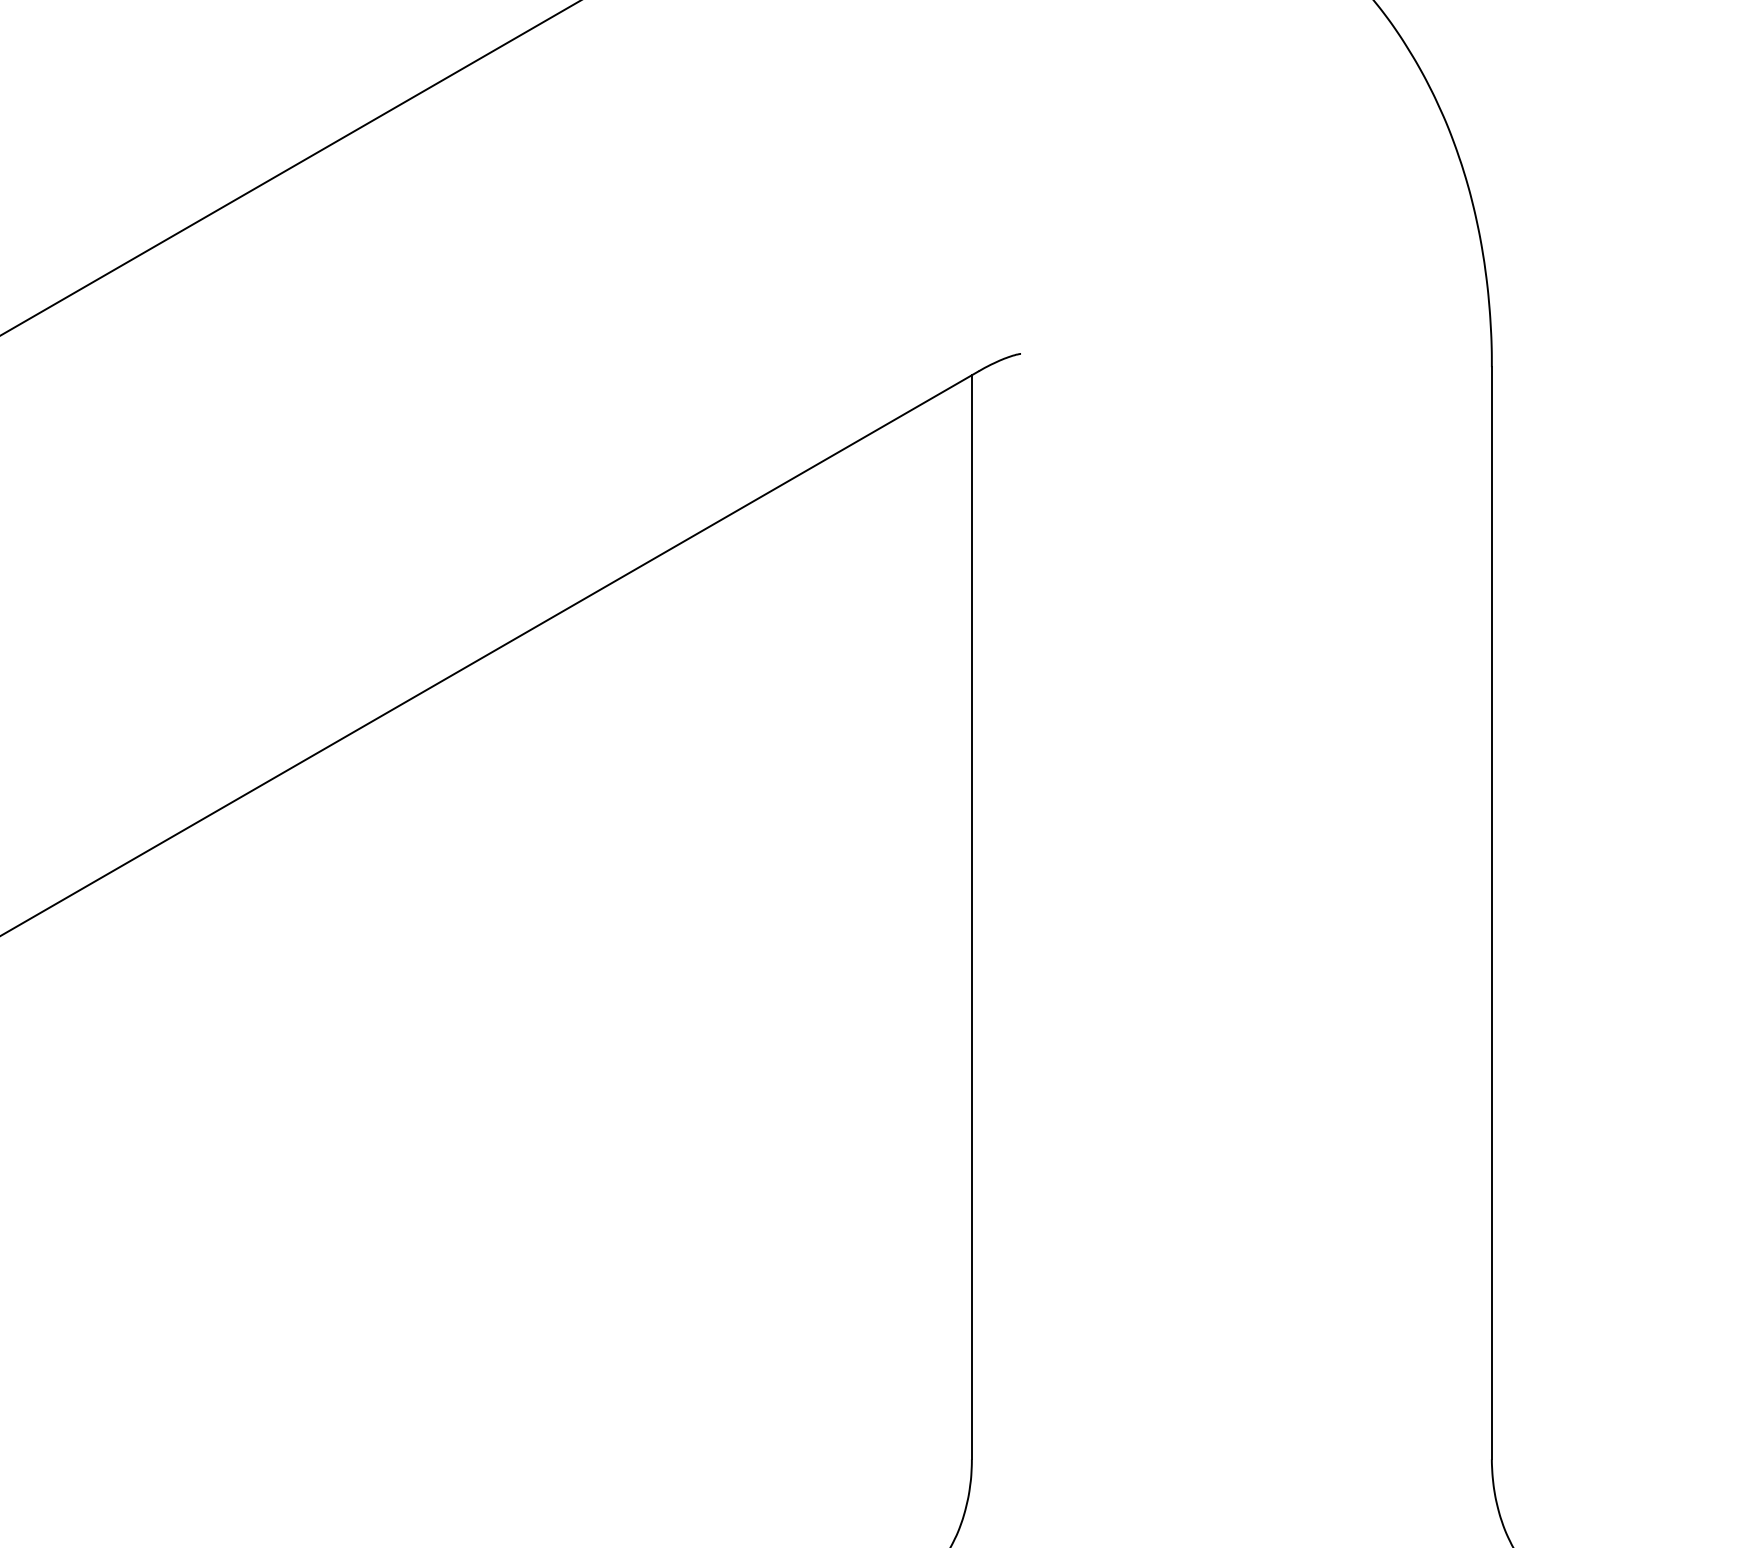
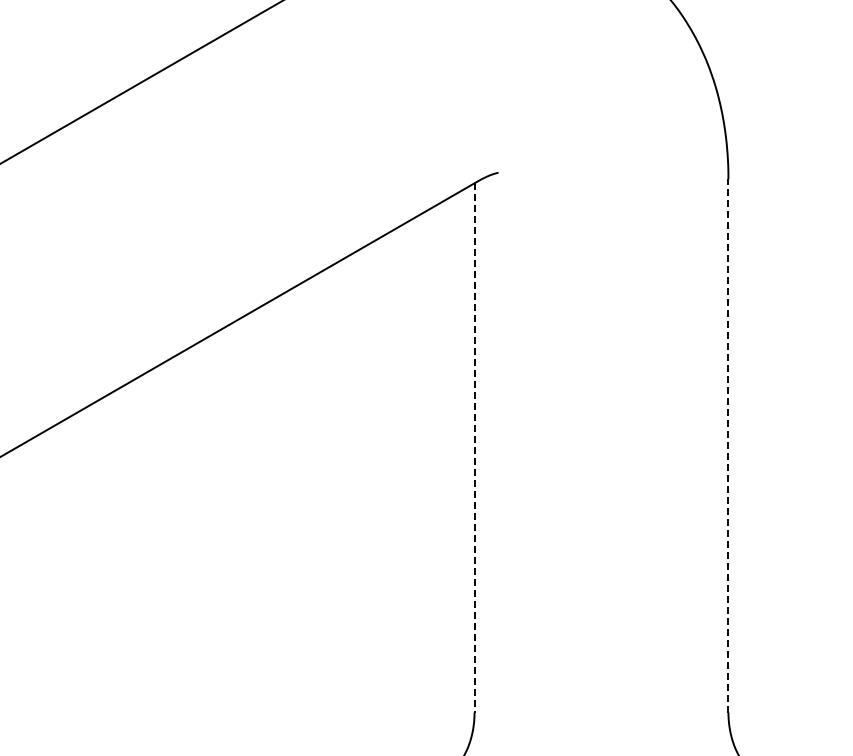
line: (1491, 912) -> (728, 445), solid -> dashed
line: (971, 916) -> (474, 447), solid -> dashed

